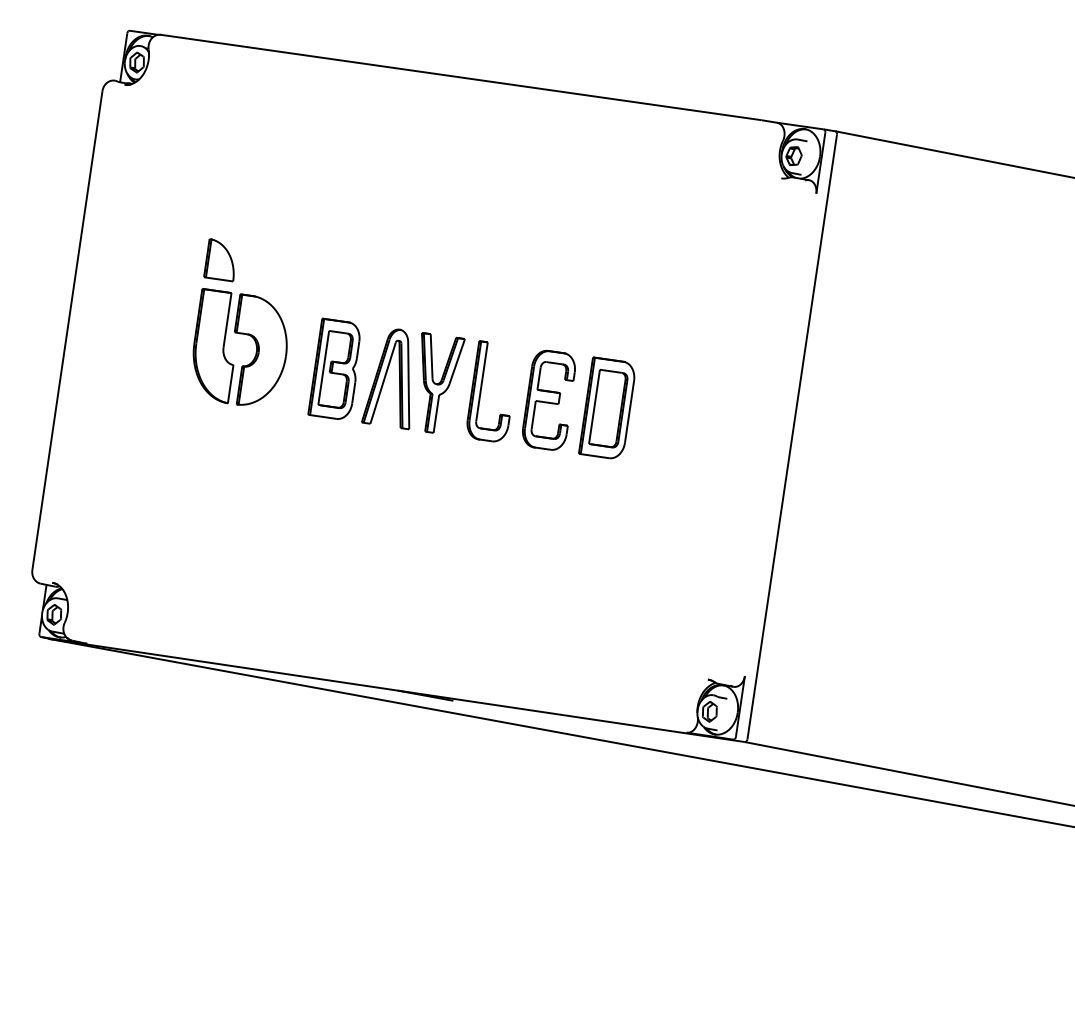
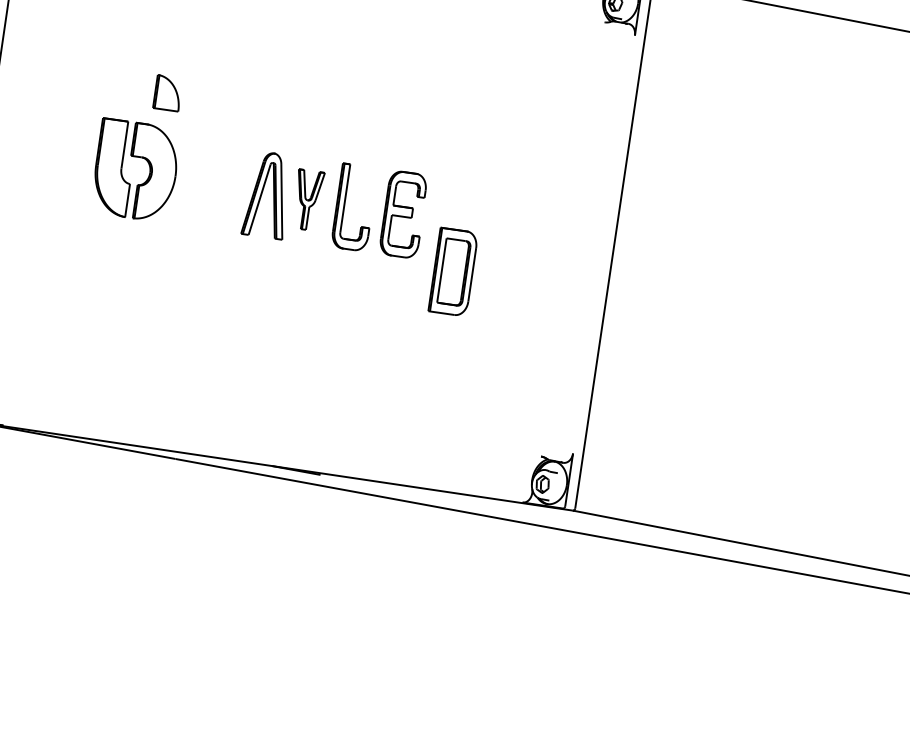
part: (218, 260) -> (165, 93), moved
part: (333, 368) -> (216, 187), removed
part: (443, 382) -> (311, 199), size x0.7
part: (606, 407) -> (452, 271), moved

